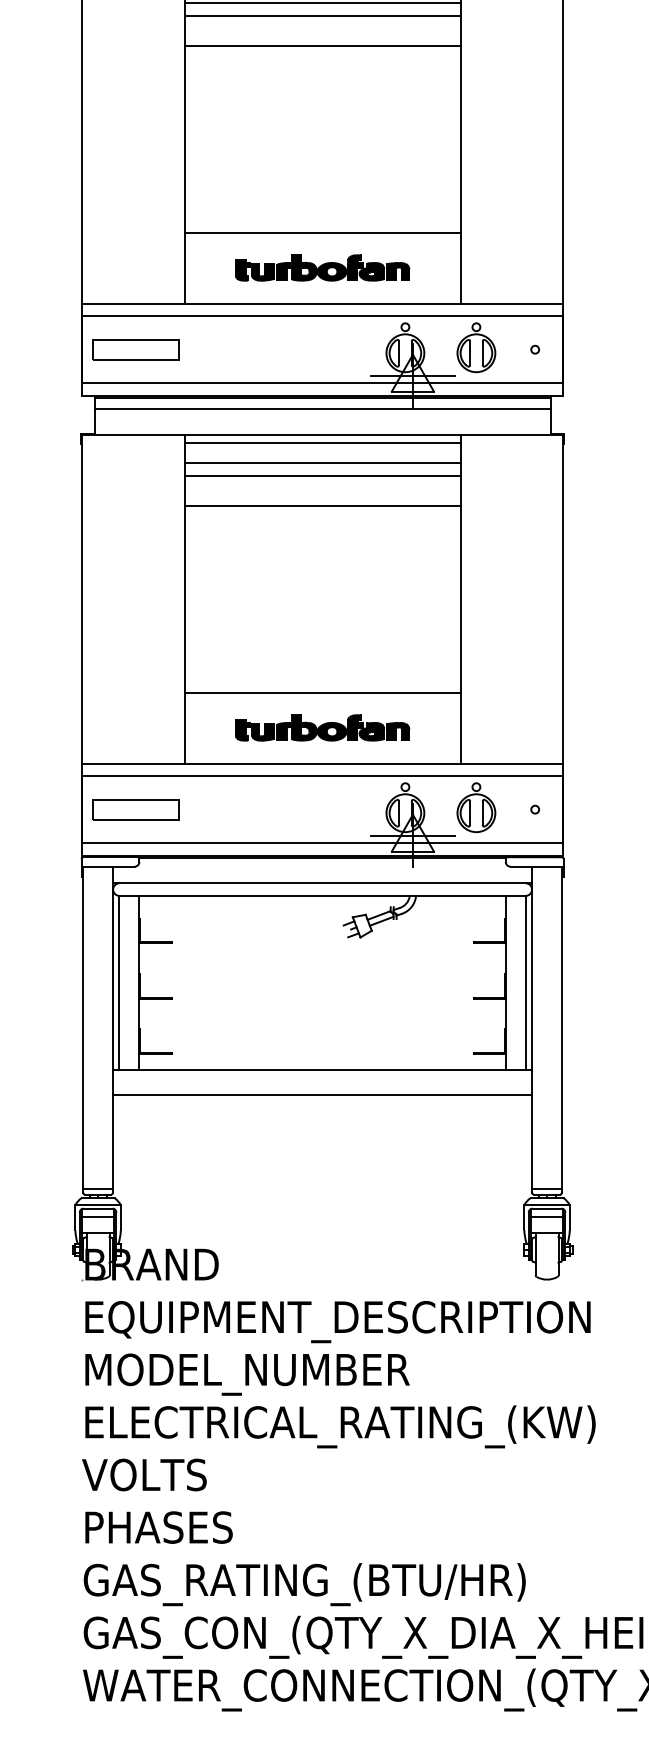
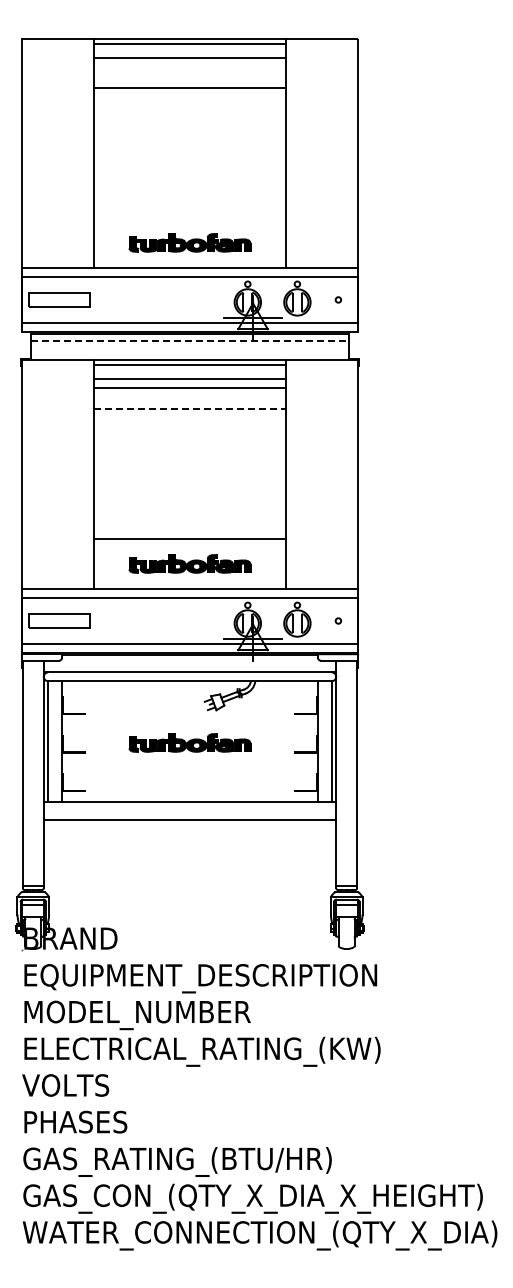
line: (321, 15) -> (189, 66), removed
line: (321, 233) -> (189, 218), removed
line: (323, 407) -> (190, 340), solid -> dashed
line: (323, 506) -> (190, 409), solid -> dashed
part: (321, 983) -> (189, 742), added

